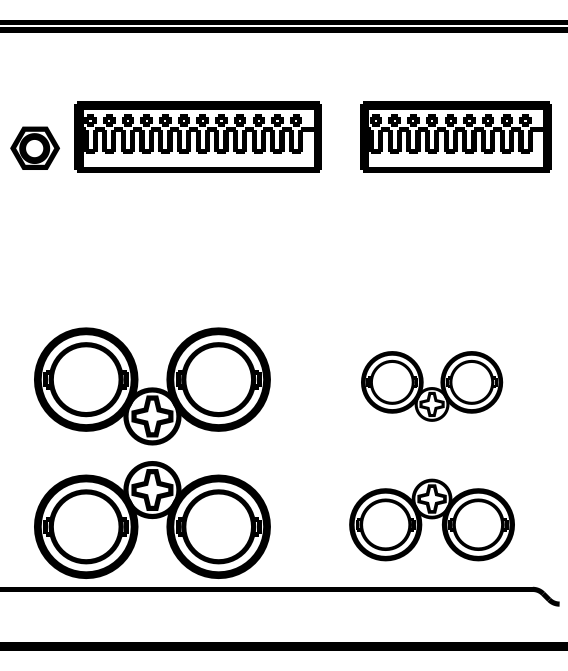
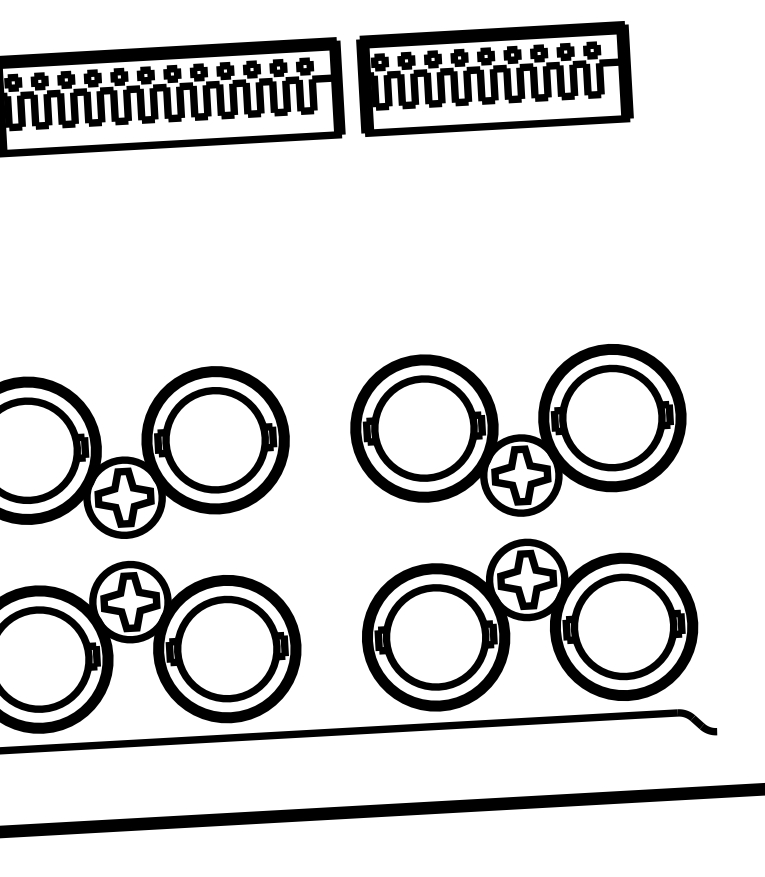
part: (455, 136) -> (494, 78), moved
part: (431, 386) -> (518, 433), size x1.67
part: (431, 519) -> (528, 621), size x1.43

